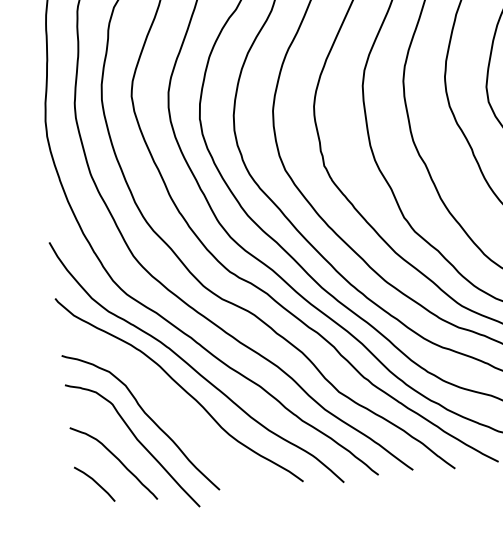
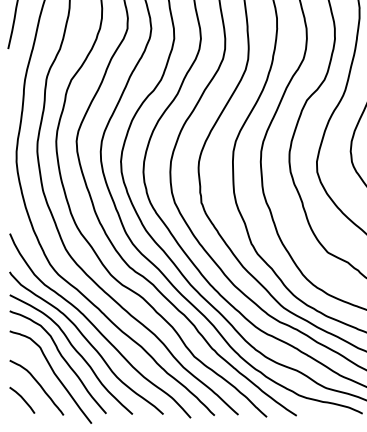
curve: (162, 402) -> (74, 350), added

